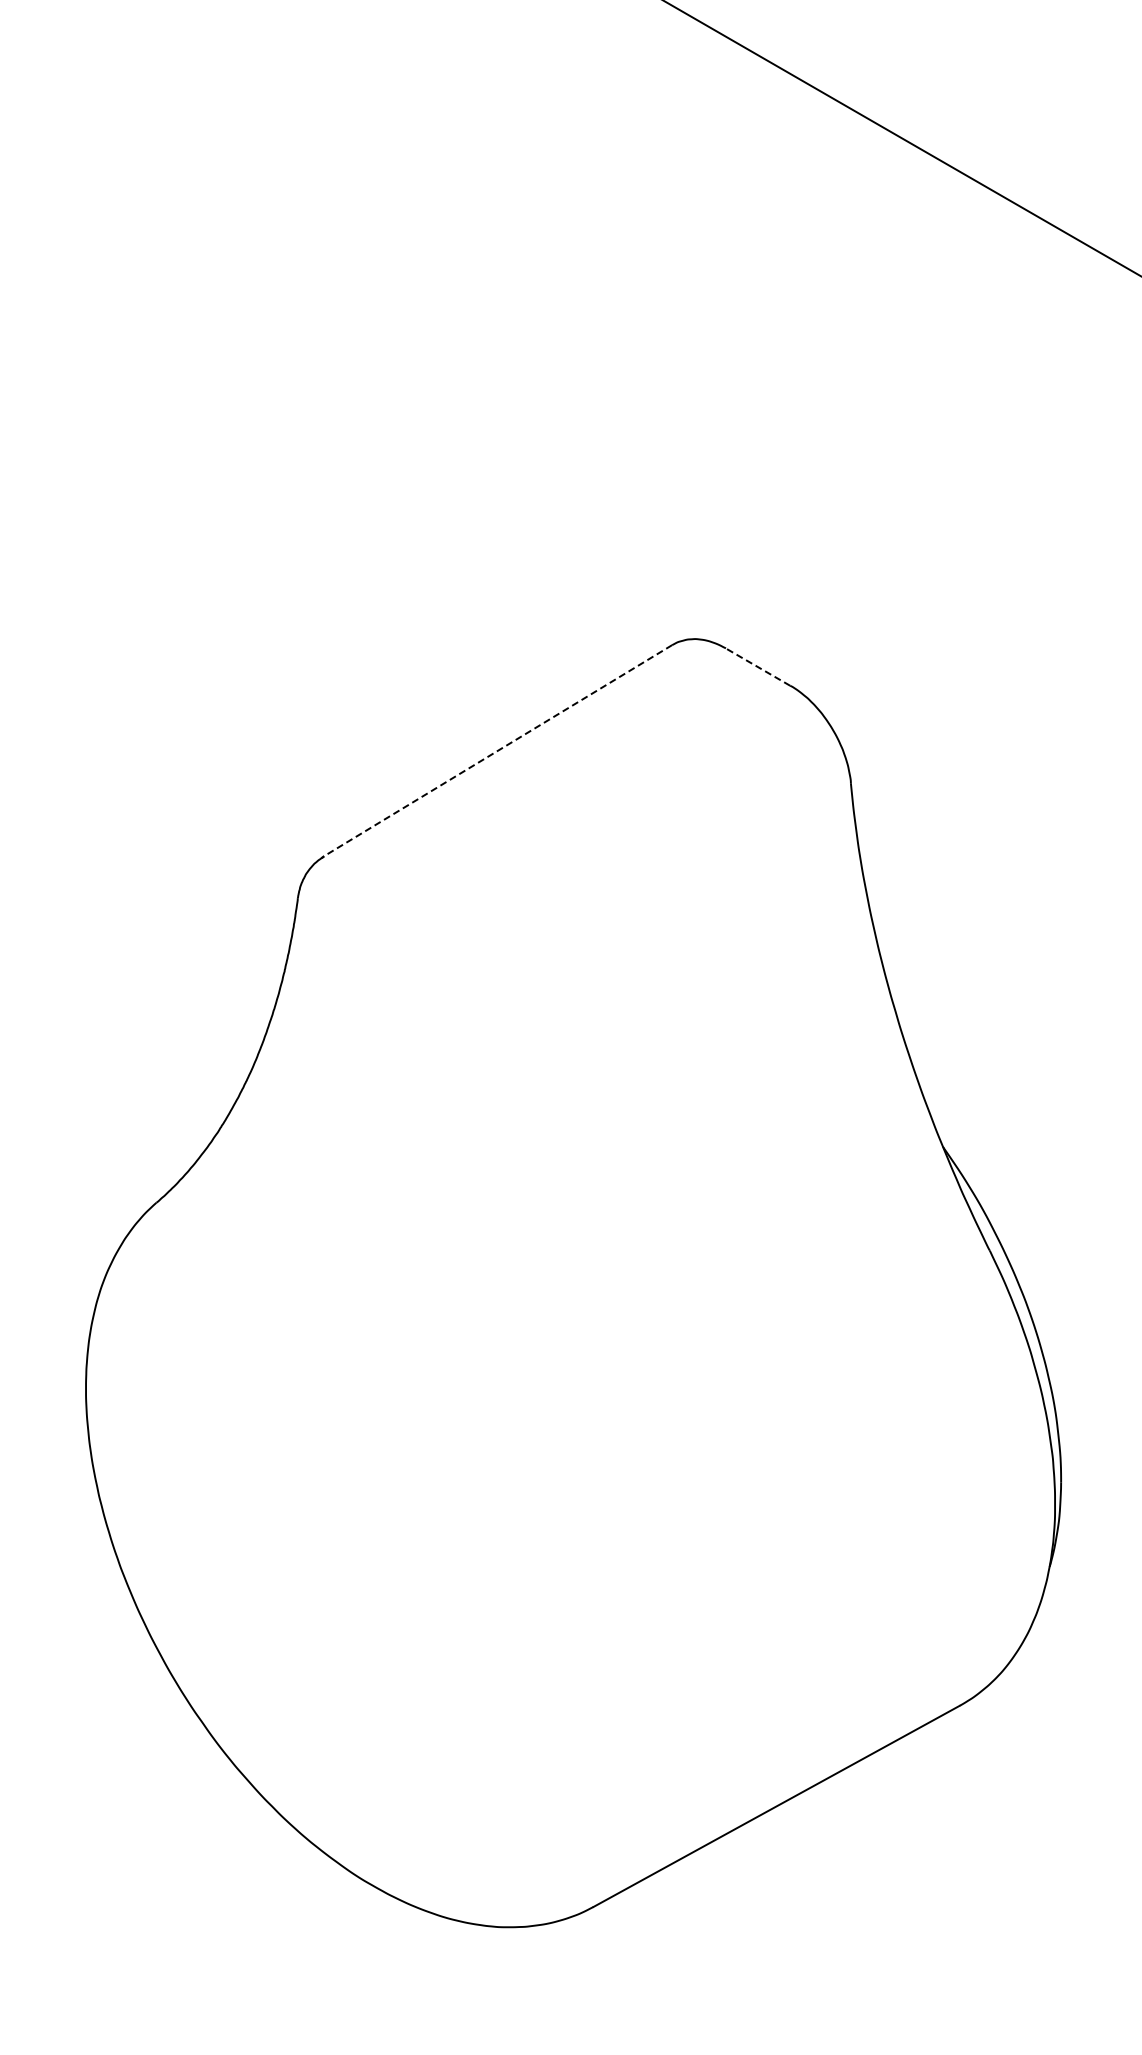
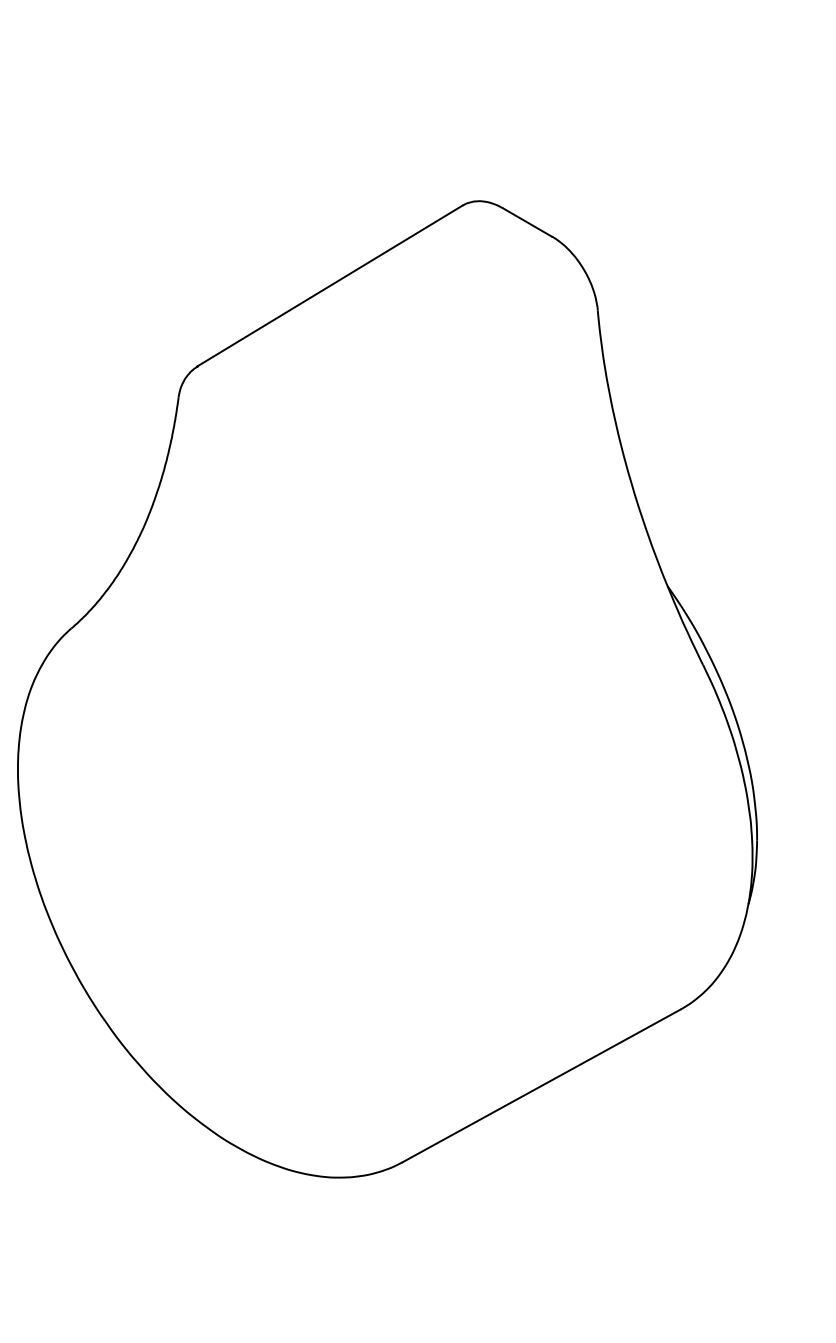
line: (757, 666) -> (526, 221), dashed -> solid
line: (497, 751) -> (329, 286), dashed -> solid

